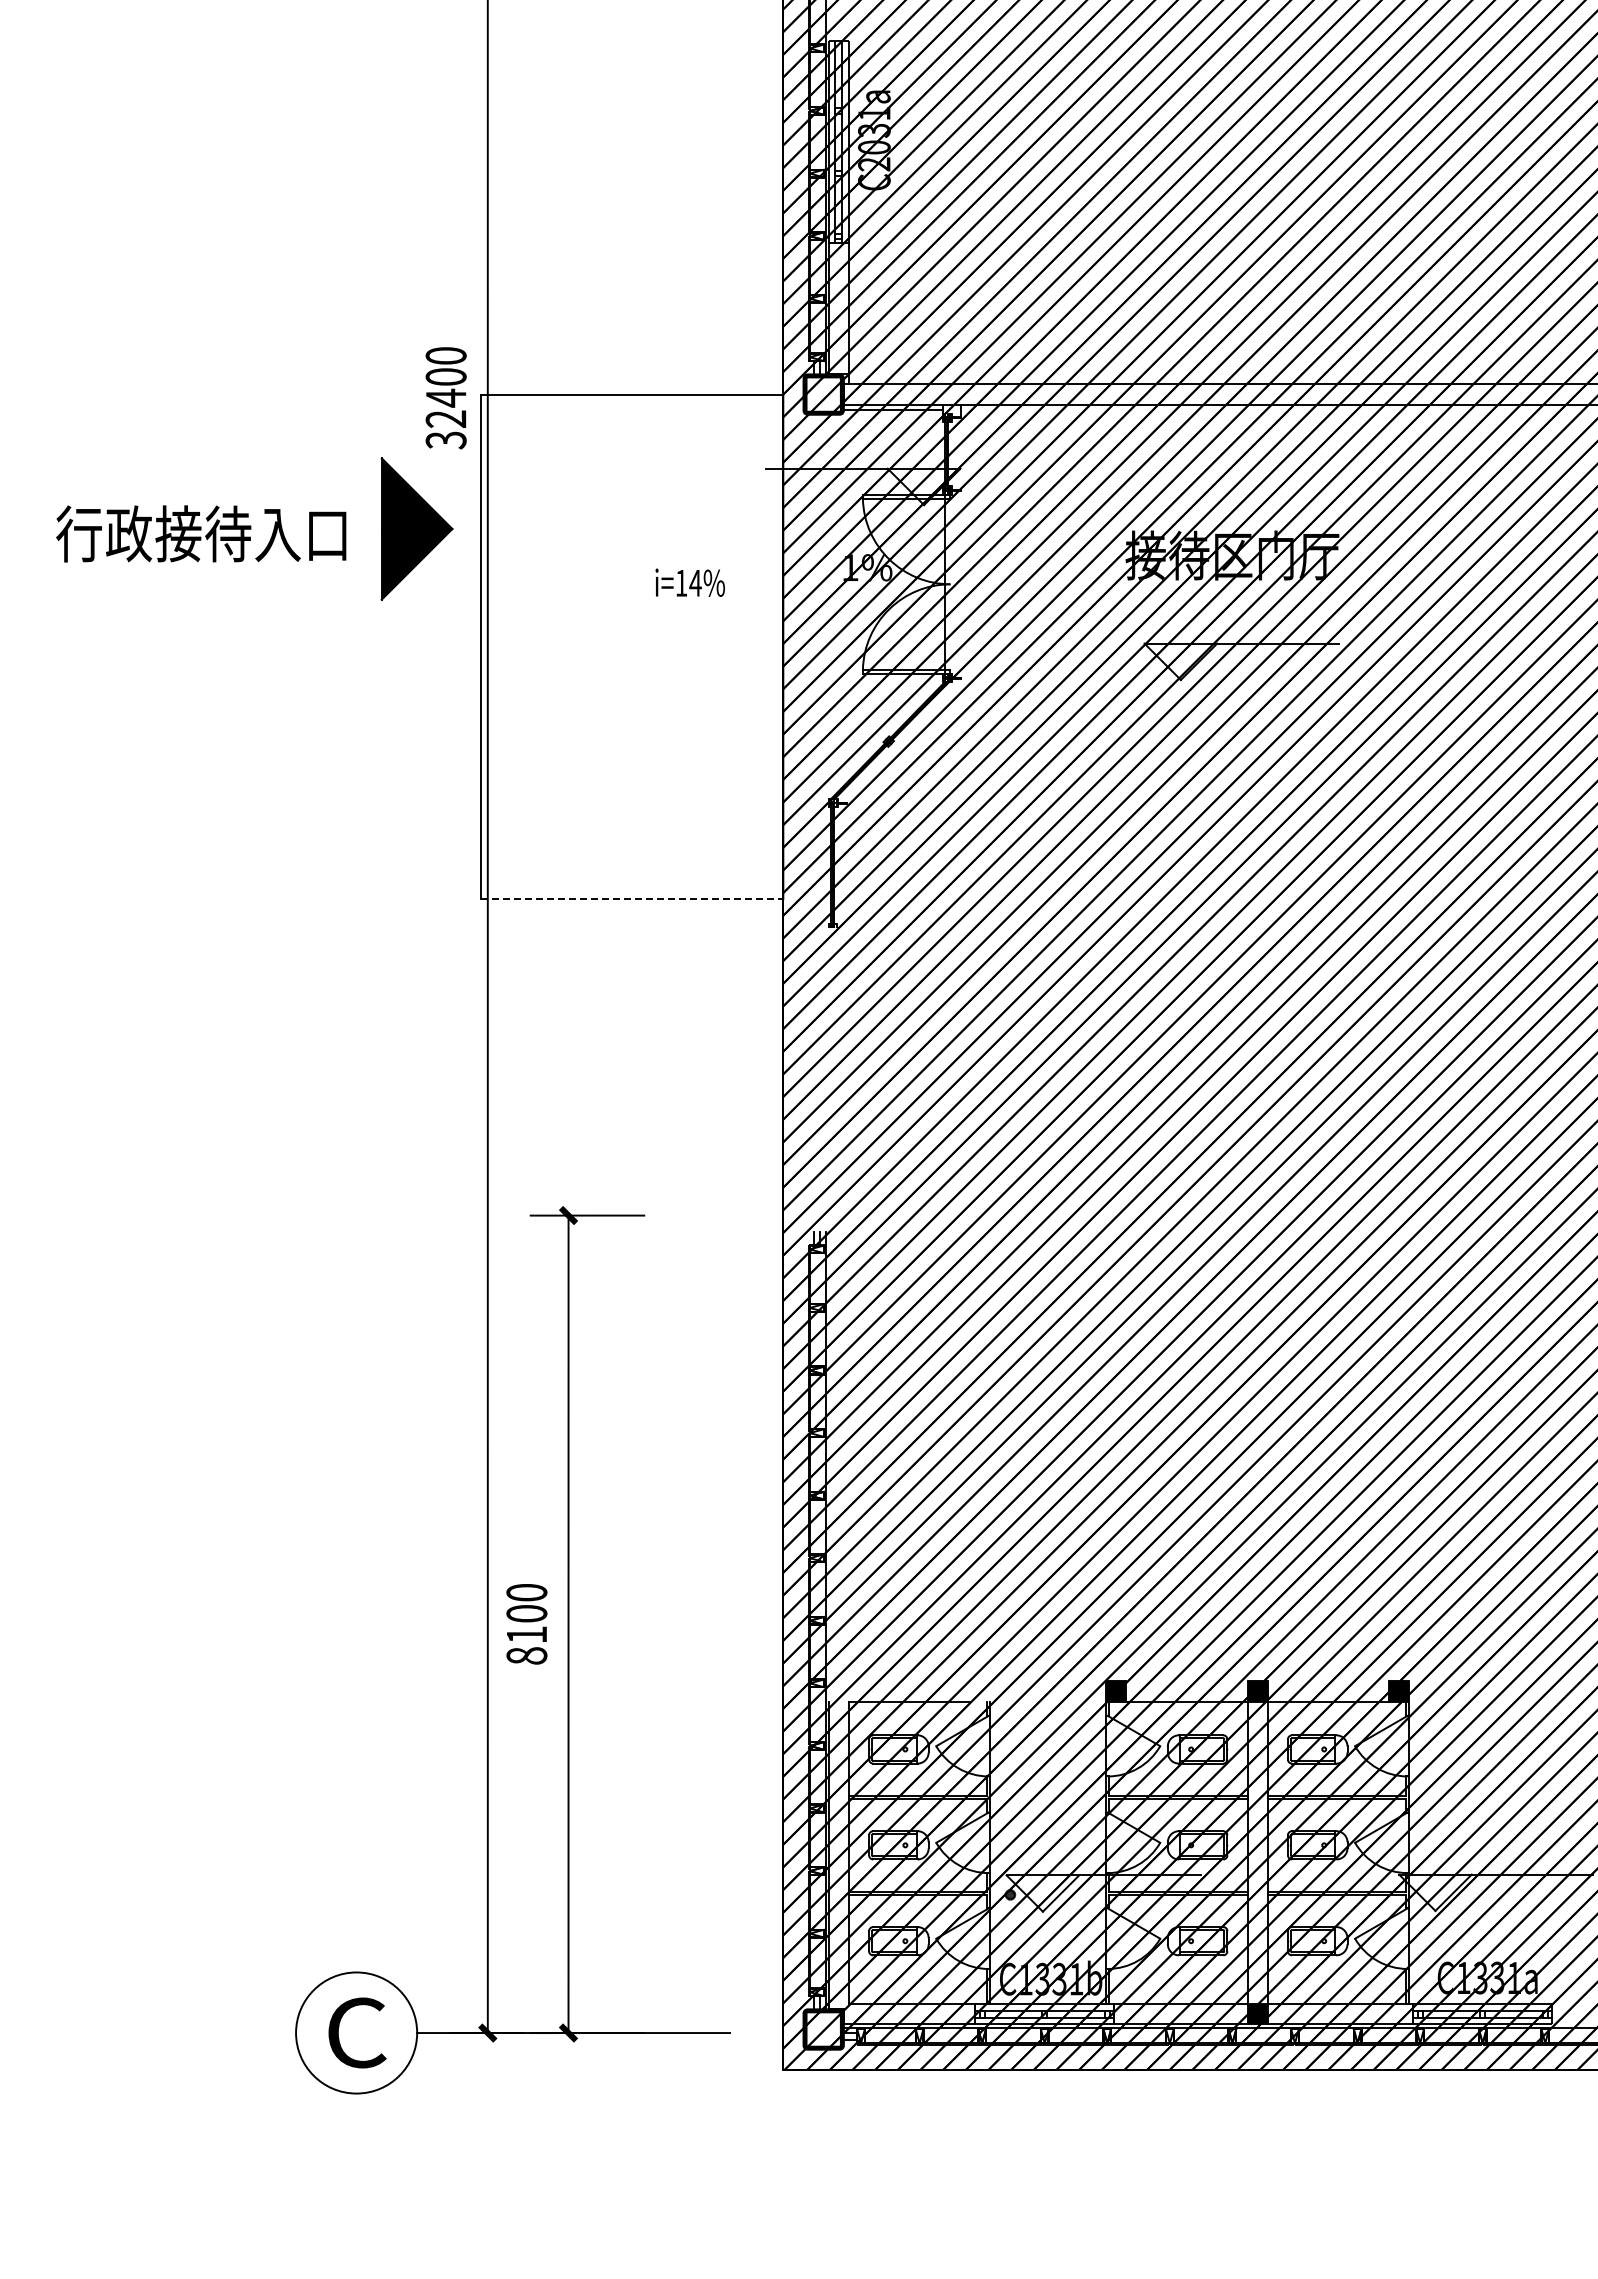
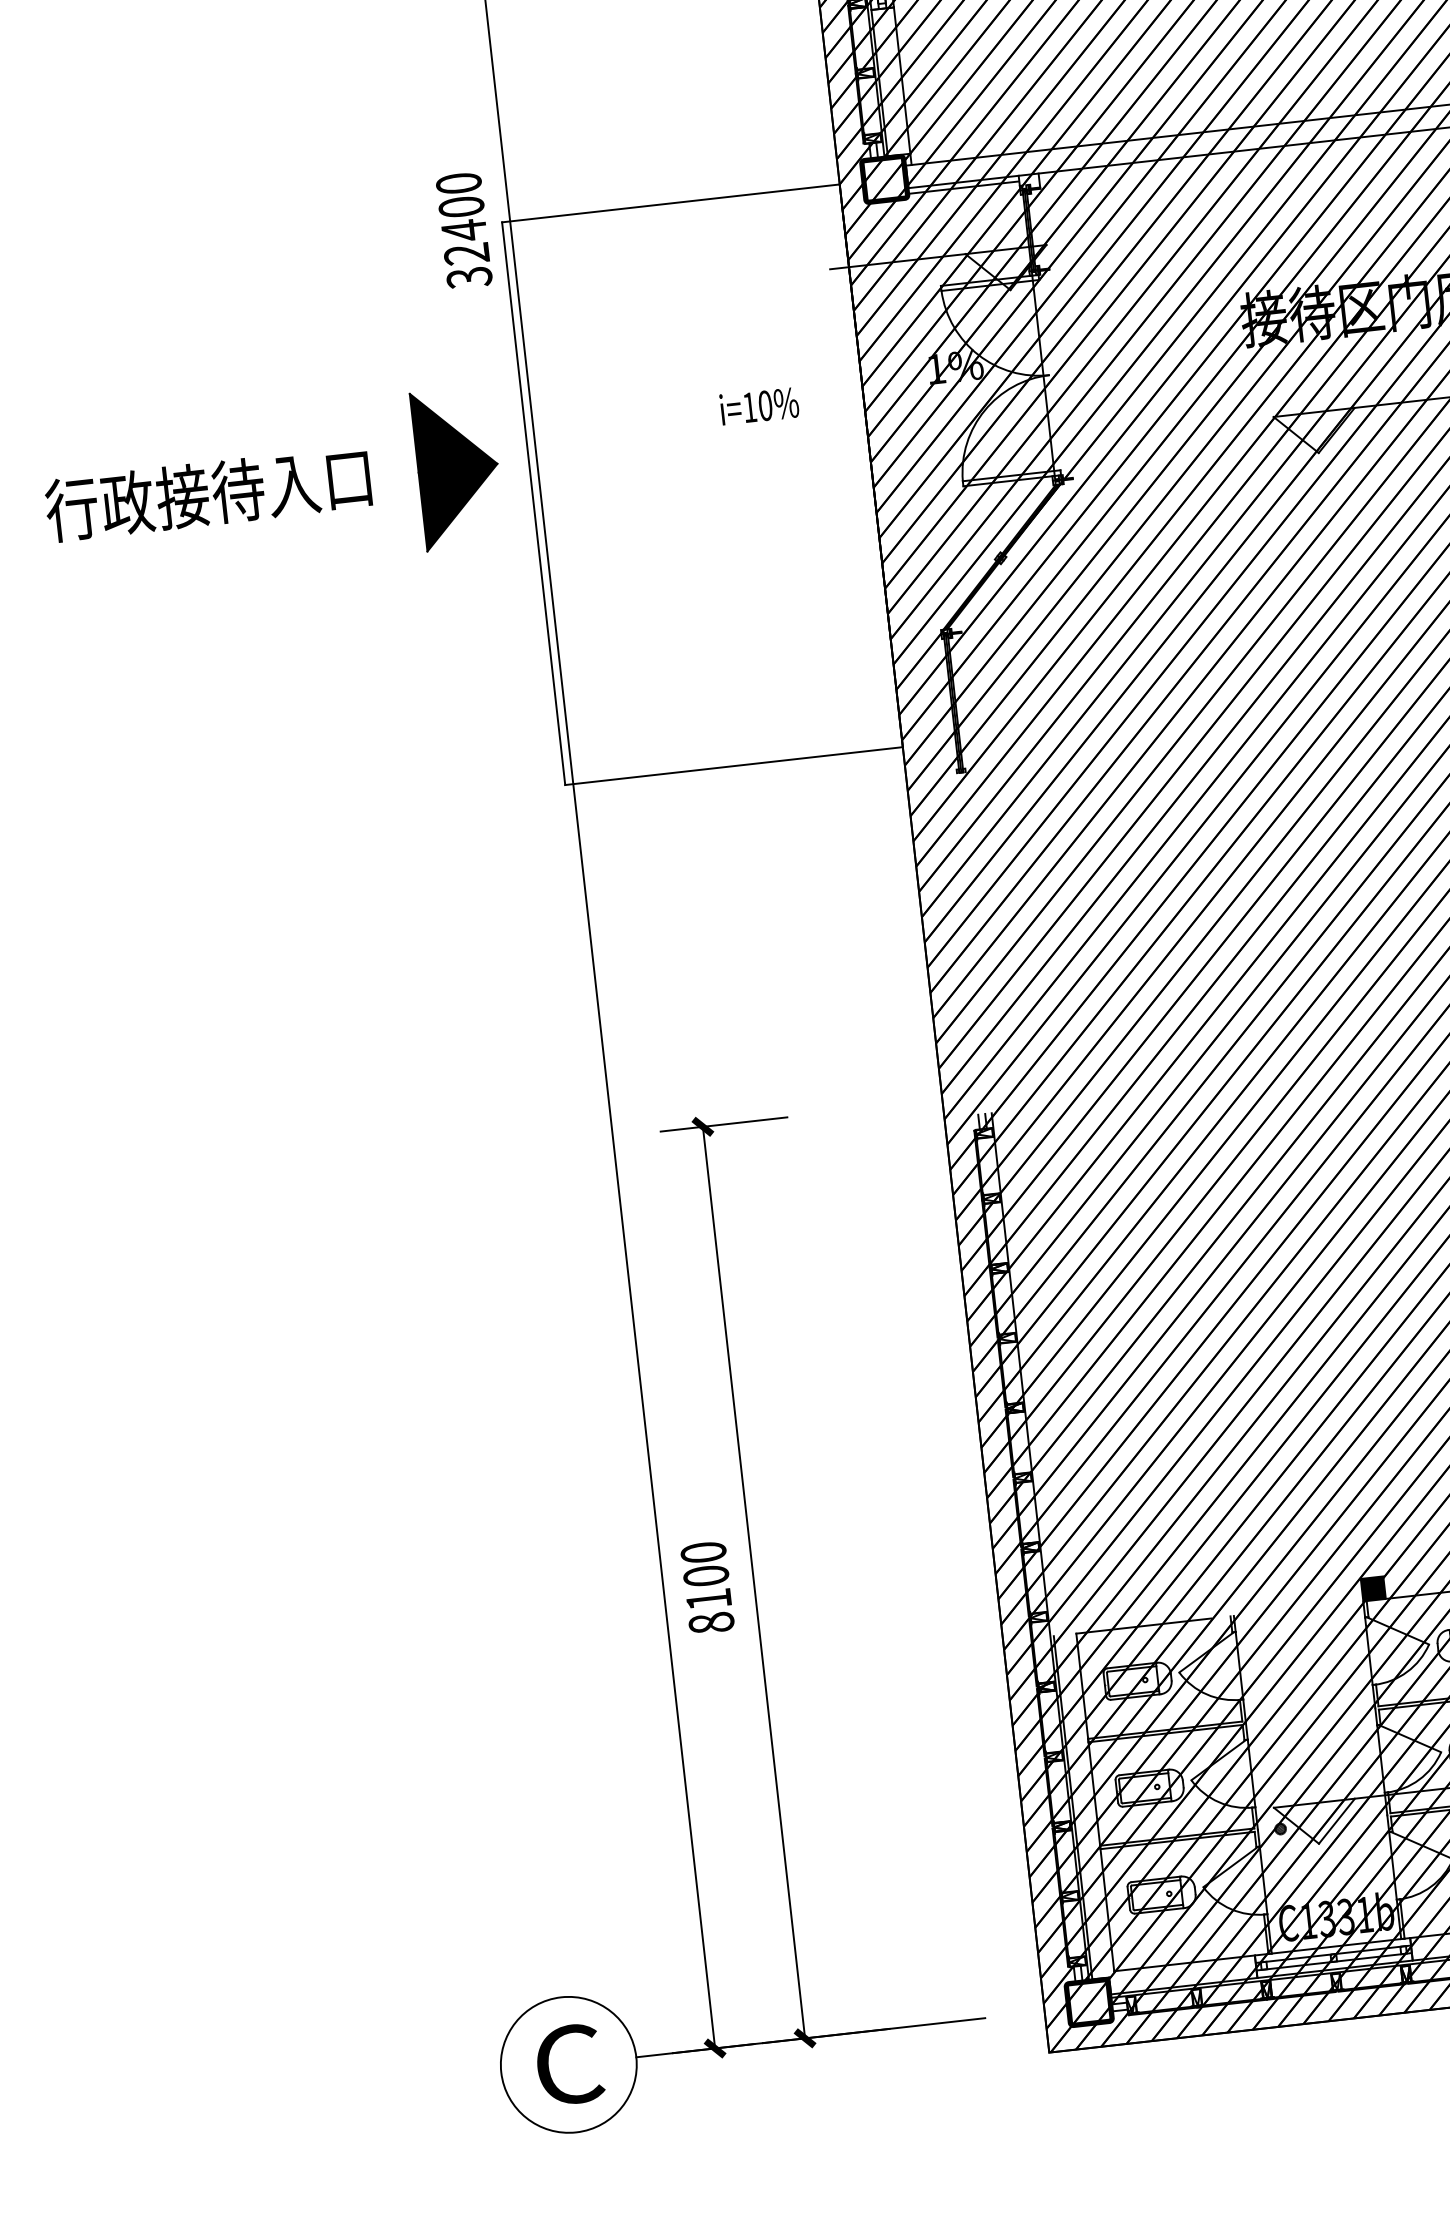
part: (416, 528) -> (457, 467), moved
text: (201, 533) -> (208, 493), moved
text: (695, 582) -> (765, 404), i=14% -> i=10%
line: (632, 899) -> (734, 766), dashed -> solid

